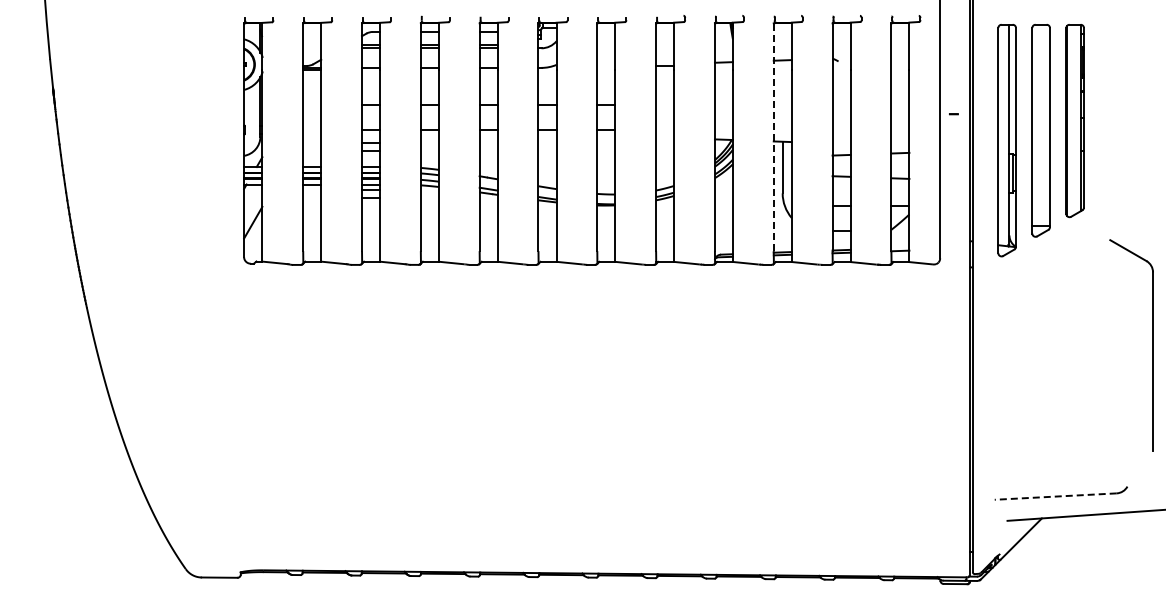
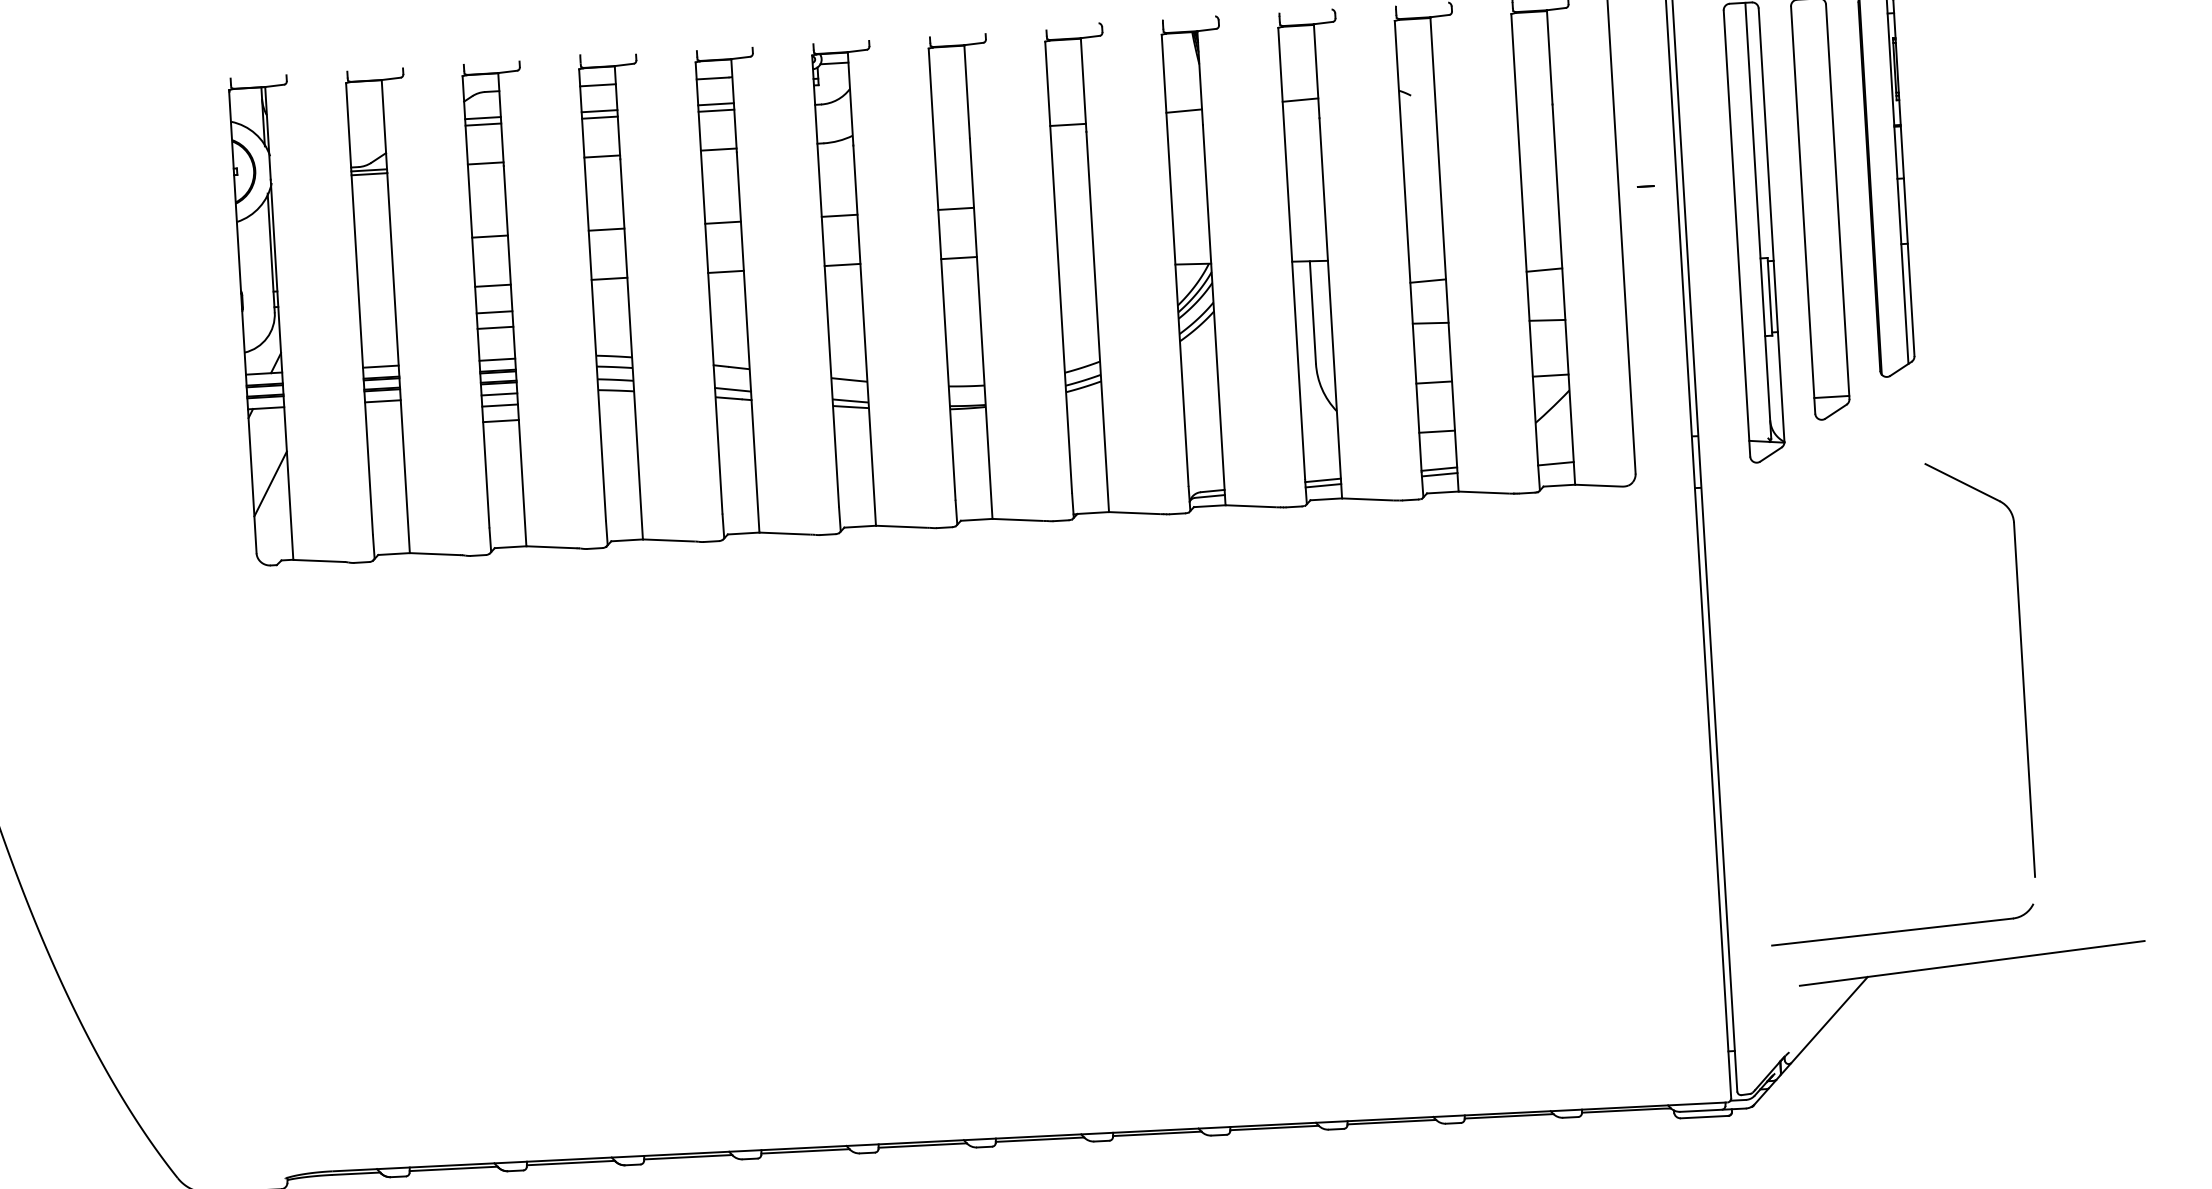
line: (773, 137) -> (1291, 253), dashed -> solid
part: (1152, 345) -> (2021, 667), moved
line: (1055, 496) -> (1892, 931), dashed -> solid

